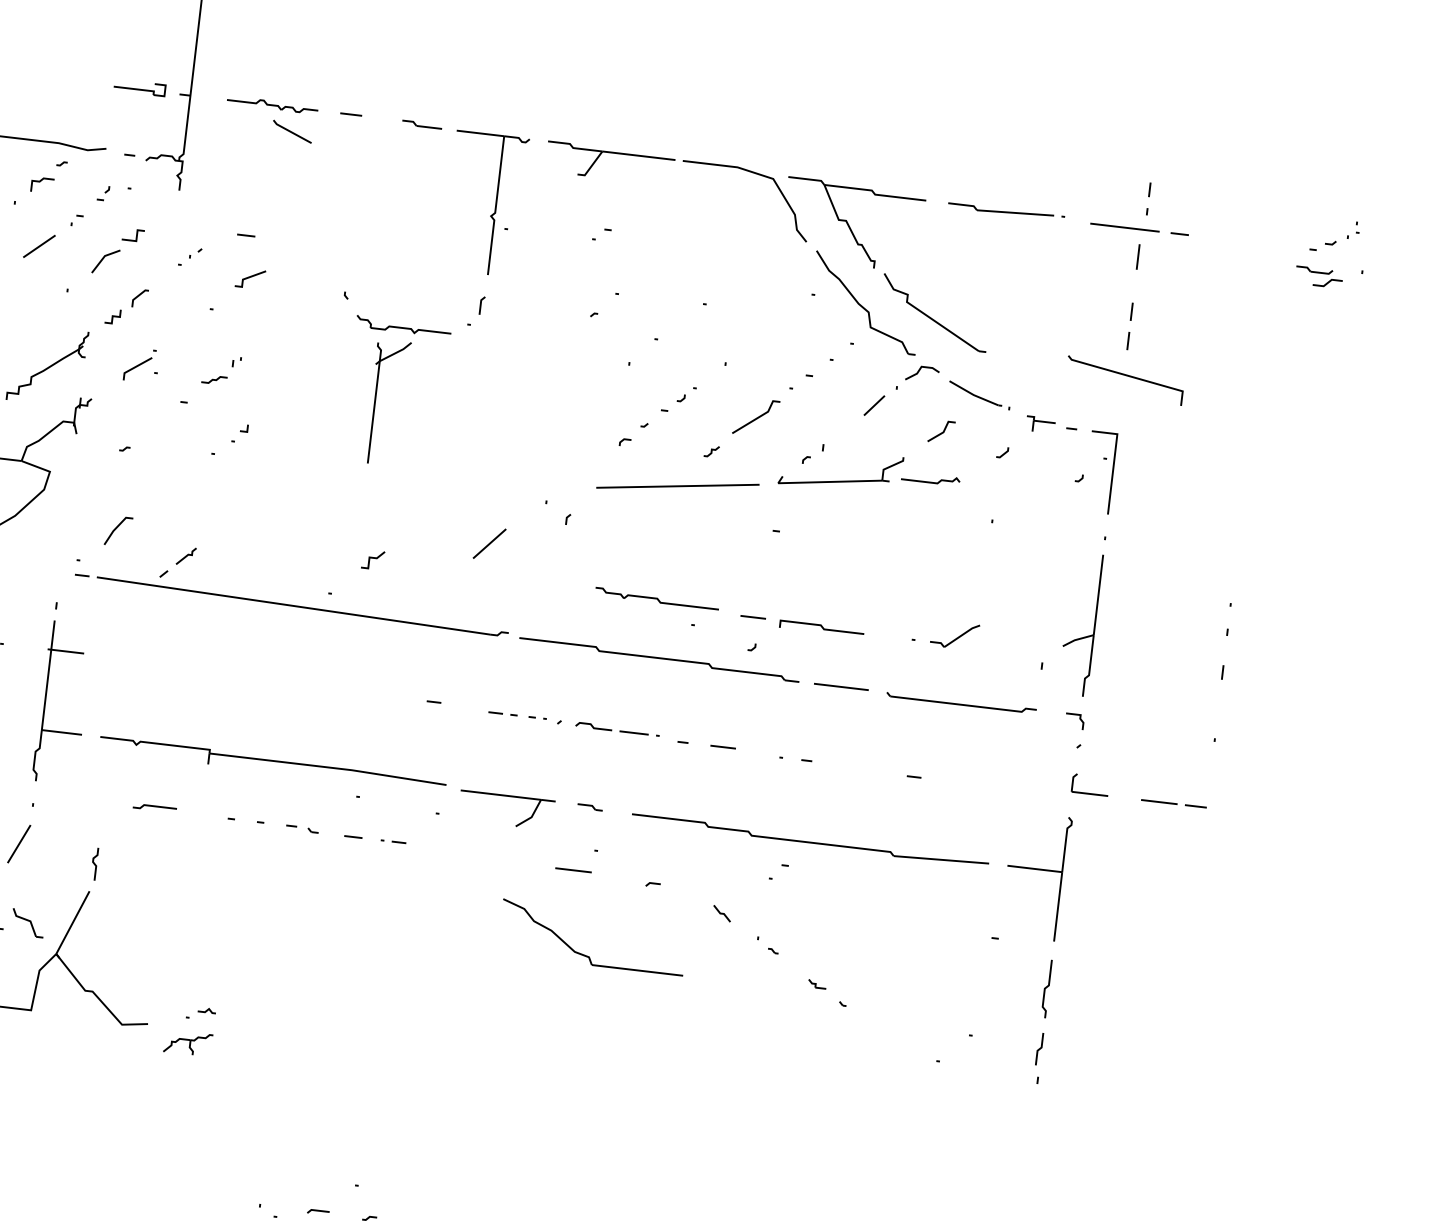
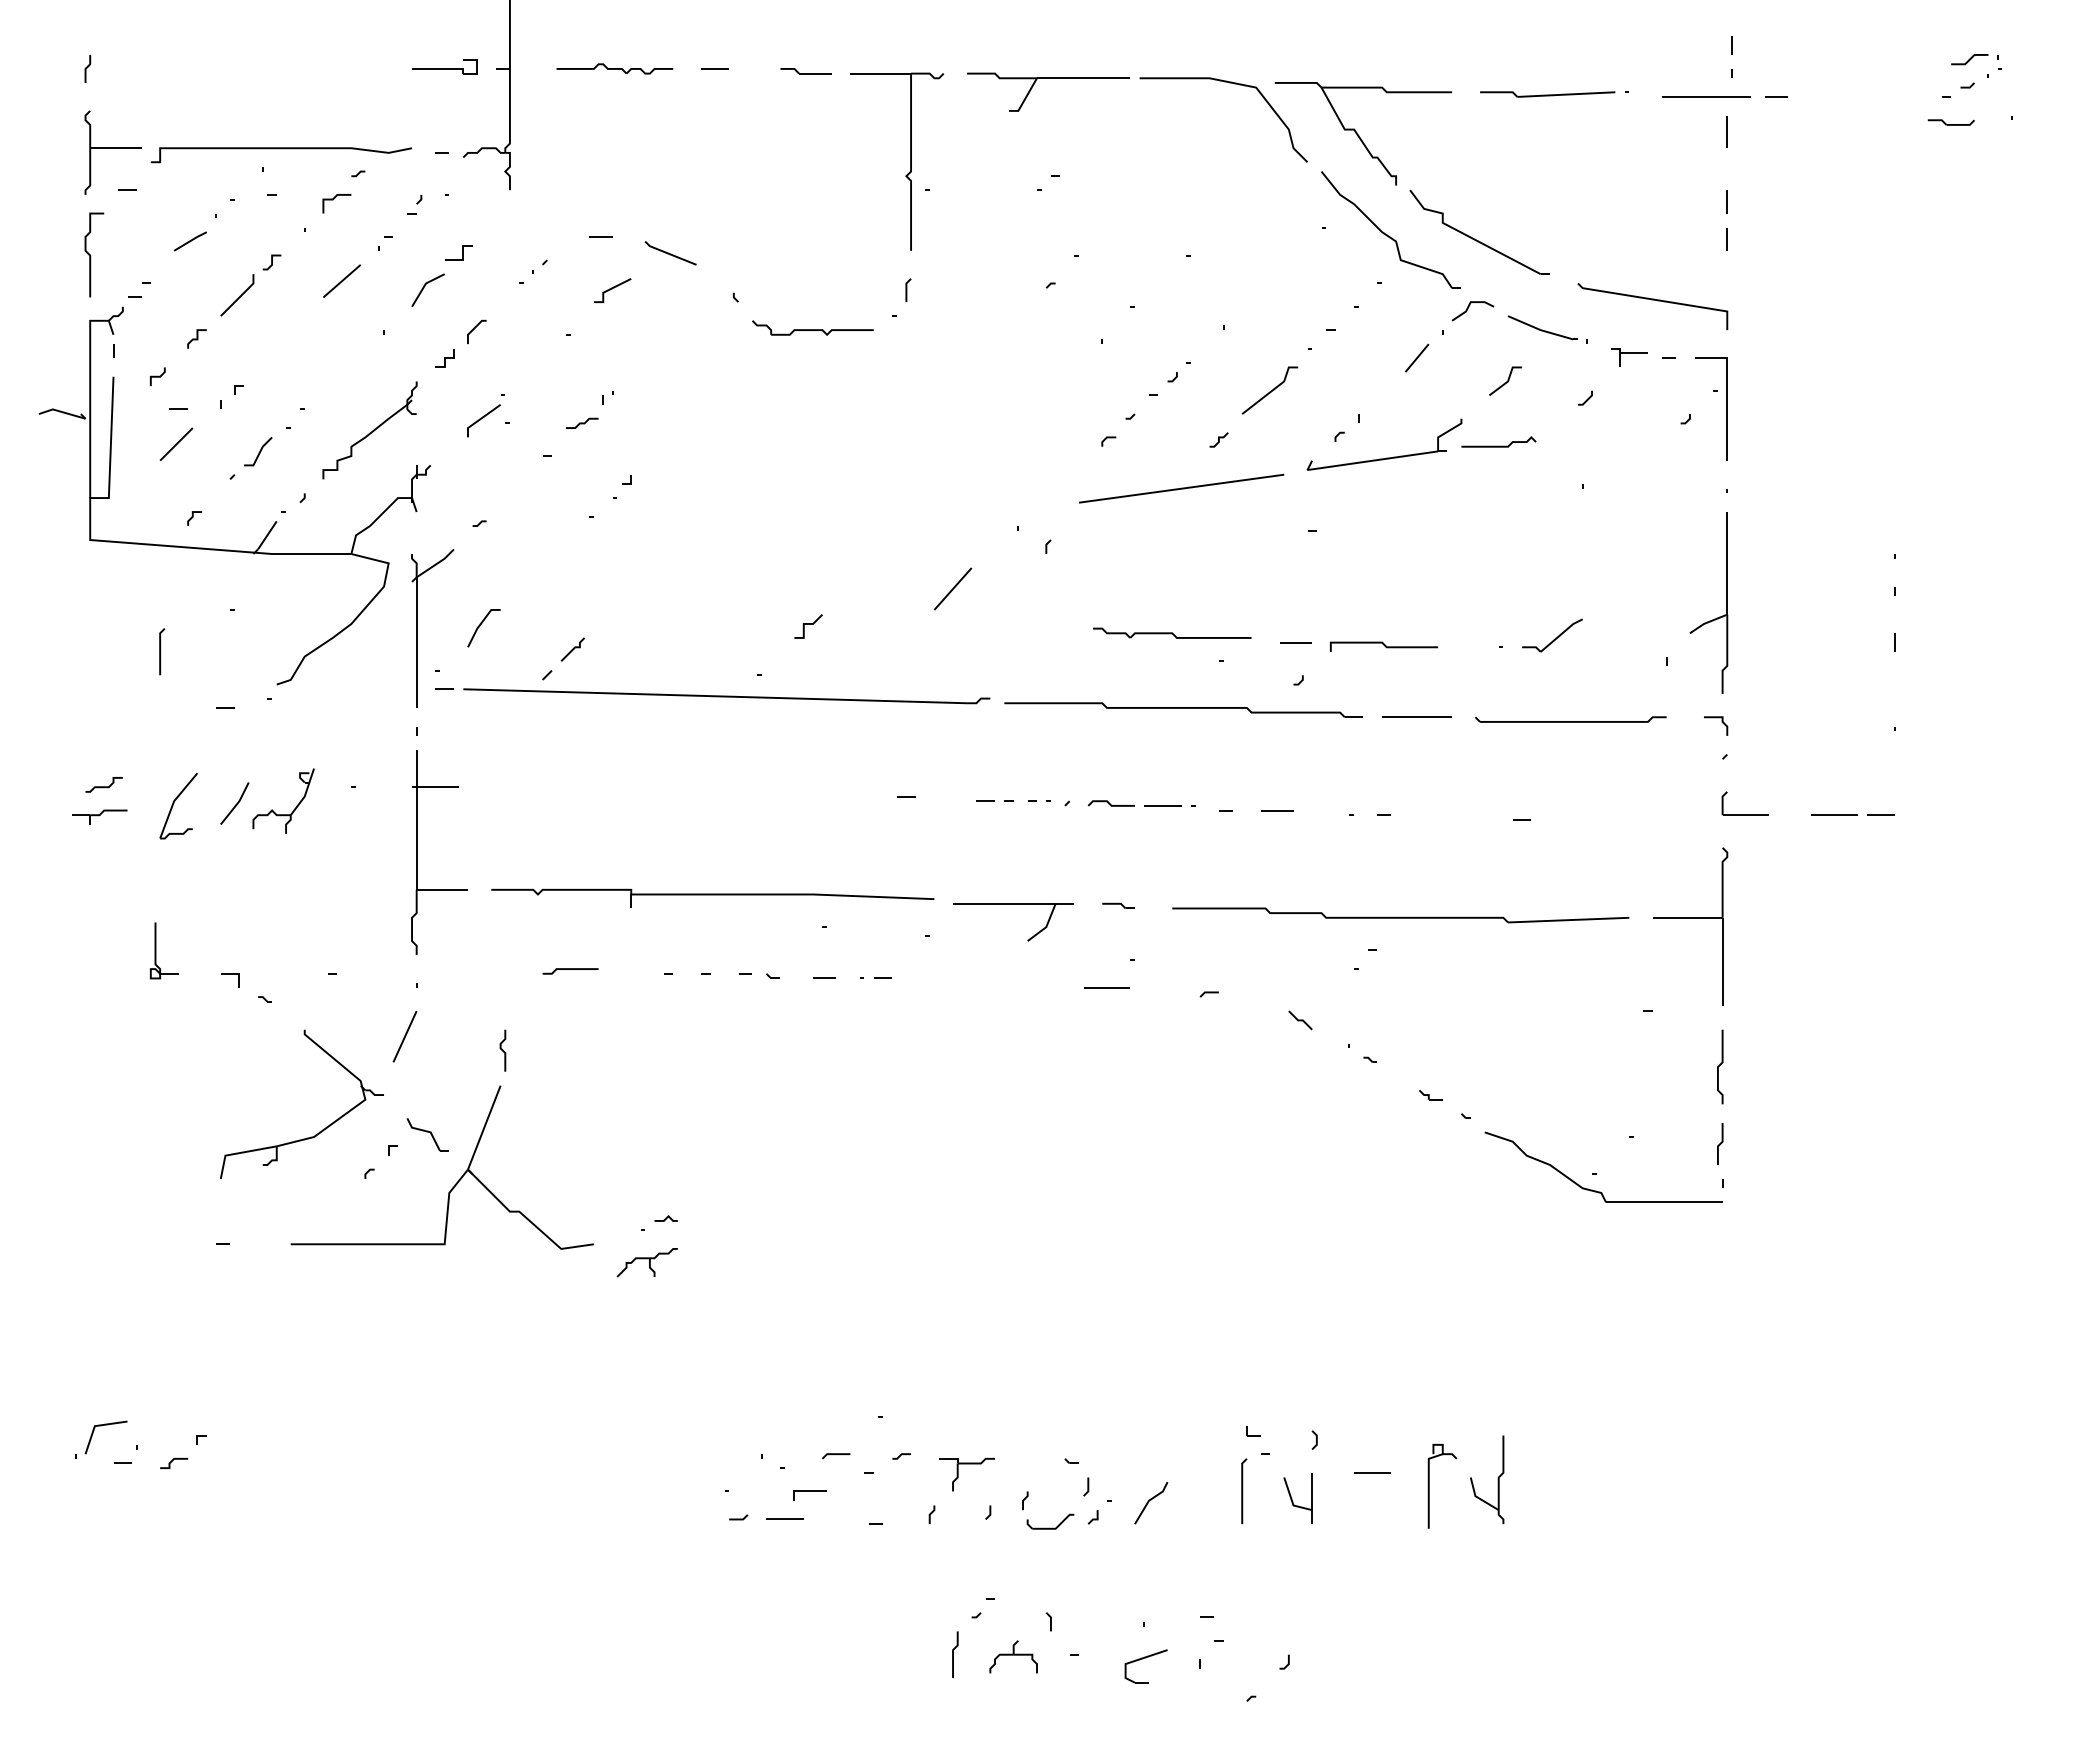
line: (292, 131) -> (670, 253), moved
line: (1327, 282) -> (1969, 59), moved
line: (1125, 375) -> (1652, 300), moved
part: (375, 401) -> (417, 628), moved
part: (585, 954) -> (1596, 1190), moved

